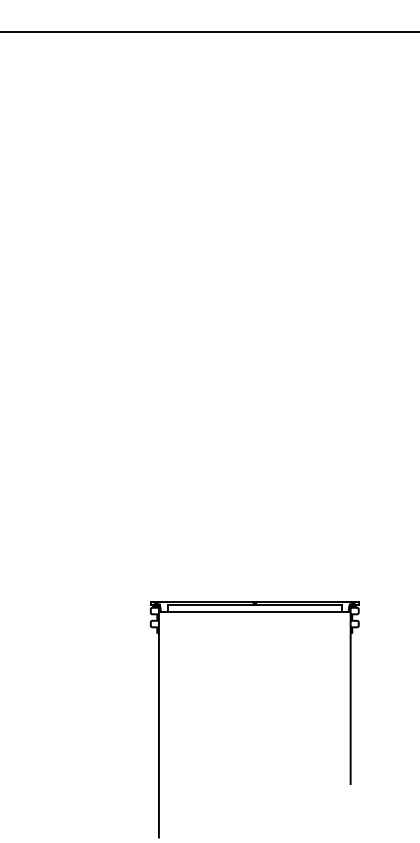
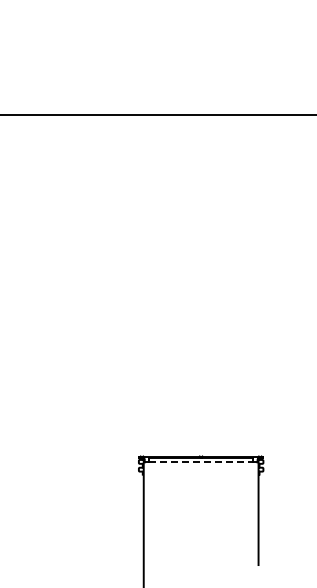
line: (255, 612) -> (201, 462), solid -> dashed

